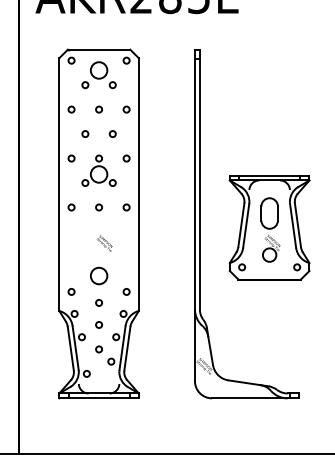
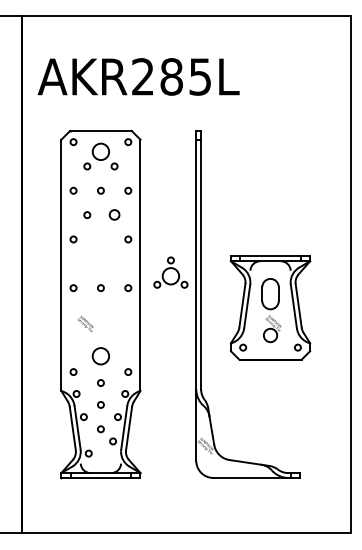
circle: (112, 134) -> (114, 215), size x1.6
part: (98, 170) -> (170, 272), moved
text: (104, 243) -> (85, 323), moved

